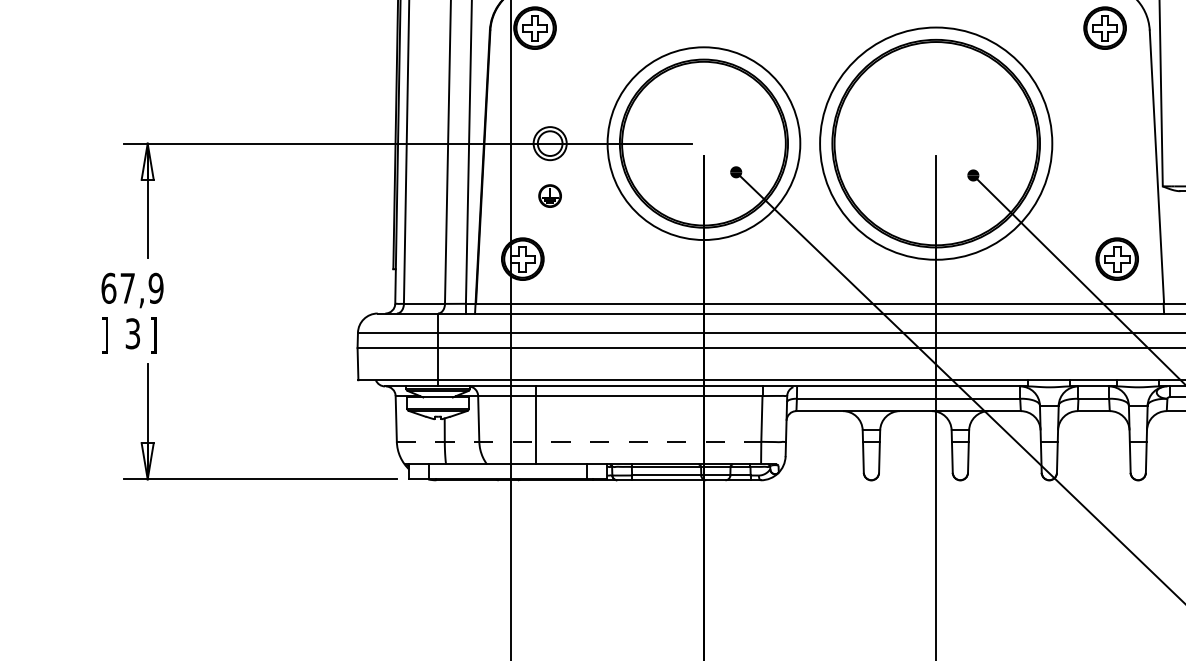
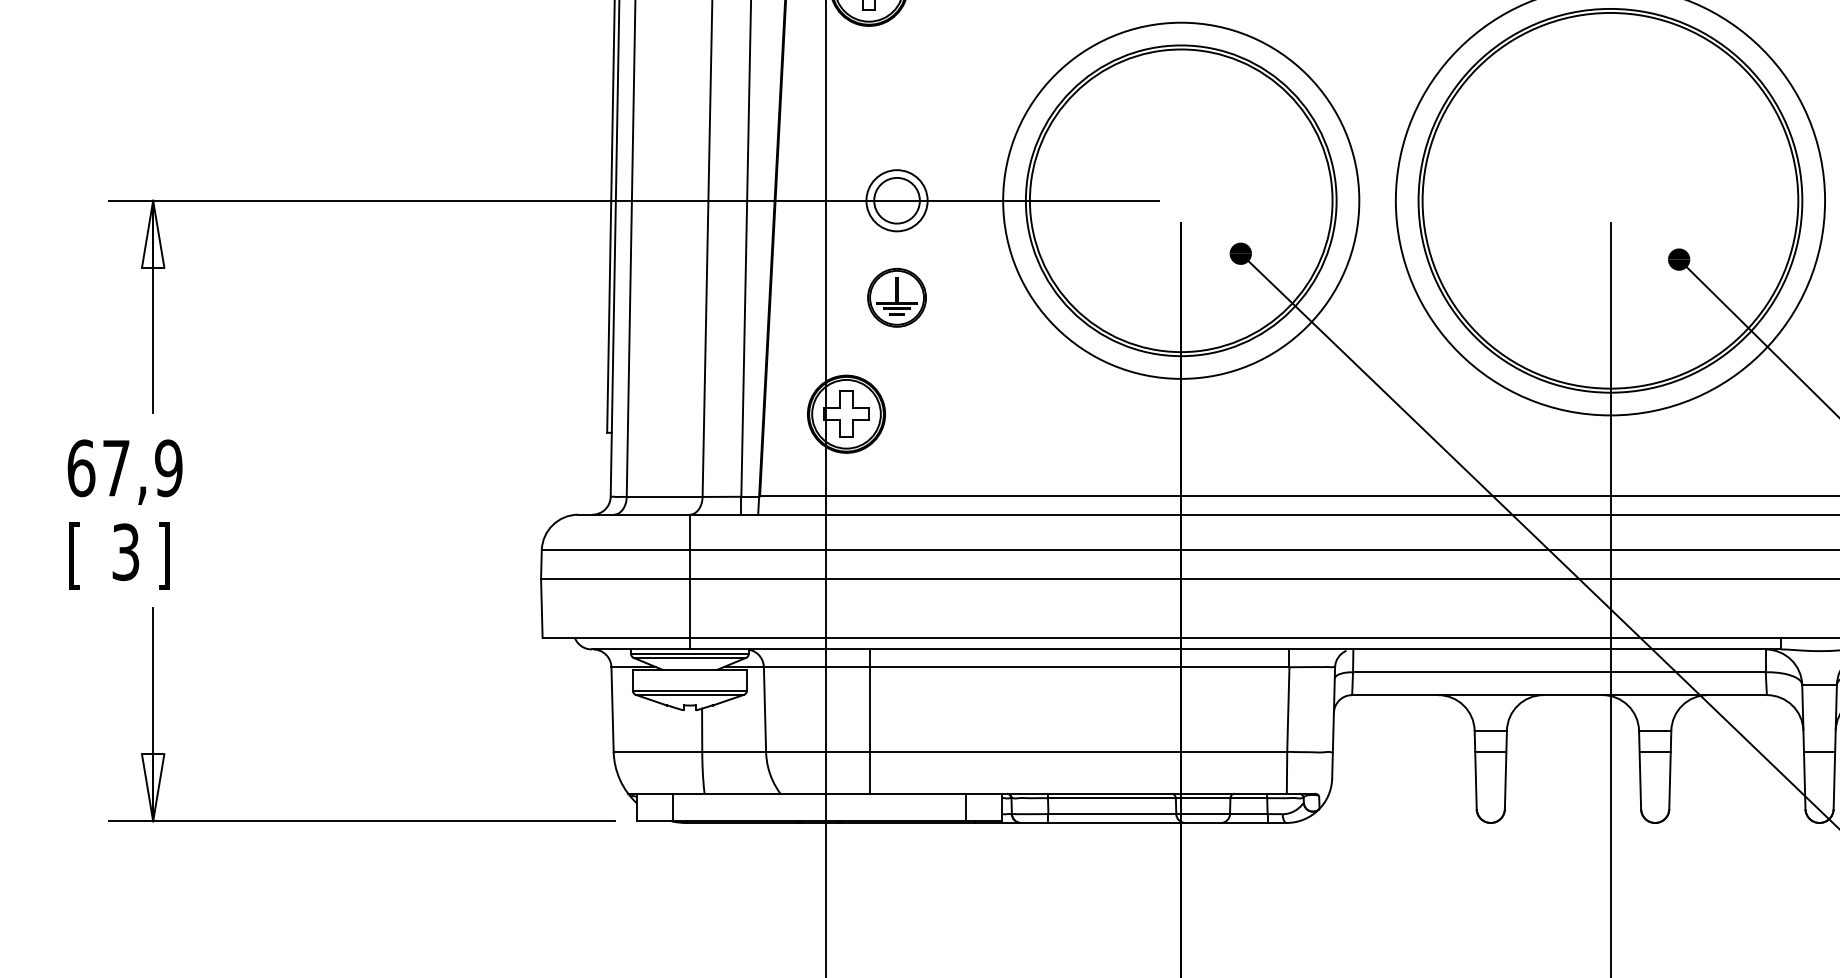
part: (549, 195) -> (895, 296), size x1.43
text: (104, 335) -> (73, 555), ] -> [
line: (579, 441) -> (951, 751), dashed -> solid

